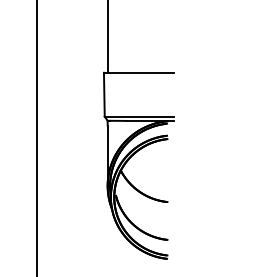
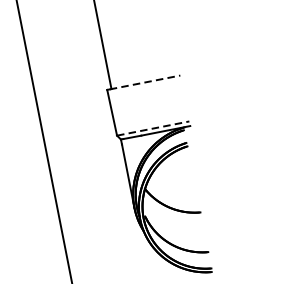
line: (140, 72) -> (145, 82), solid -> dashed
line: (139, 116) -> (153, 128), solid -> dashed

